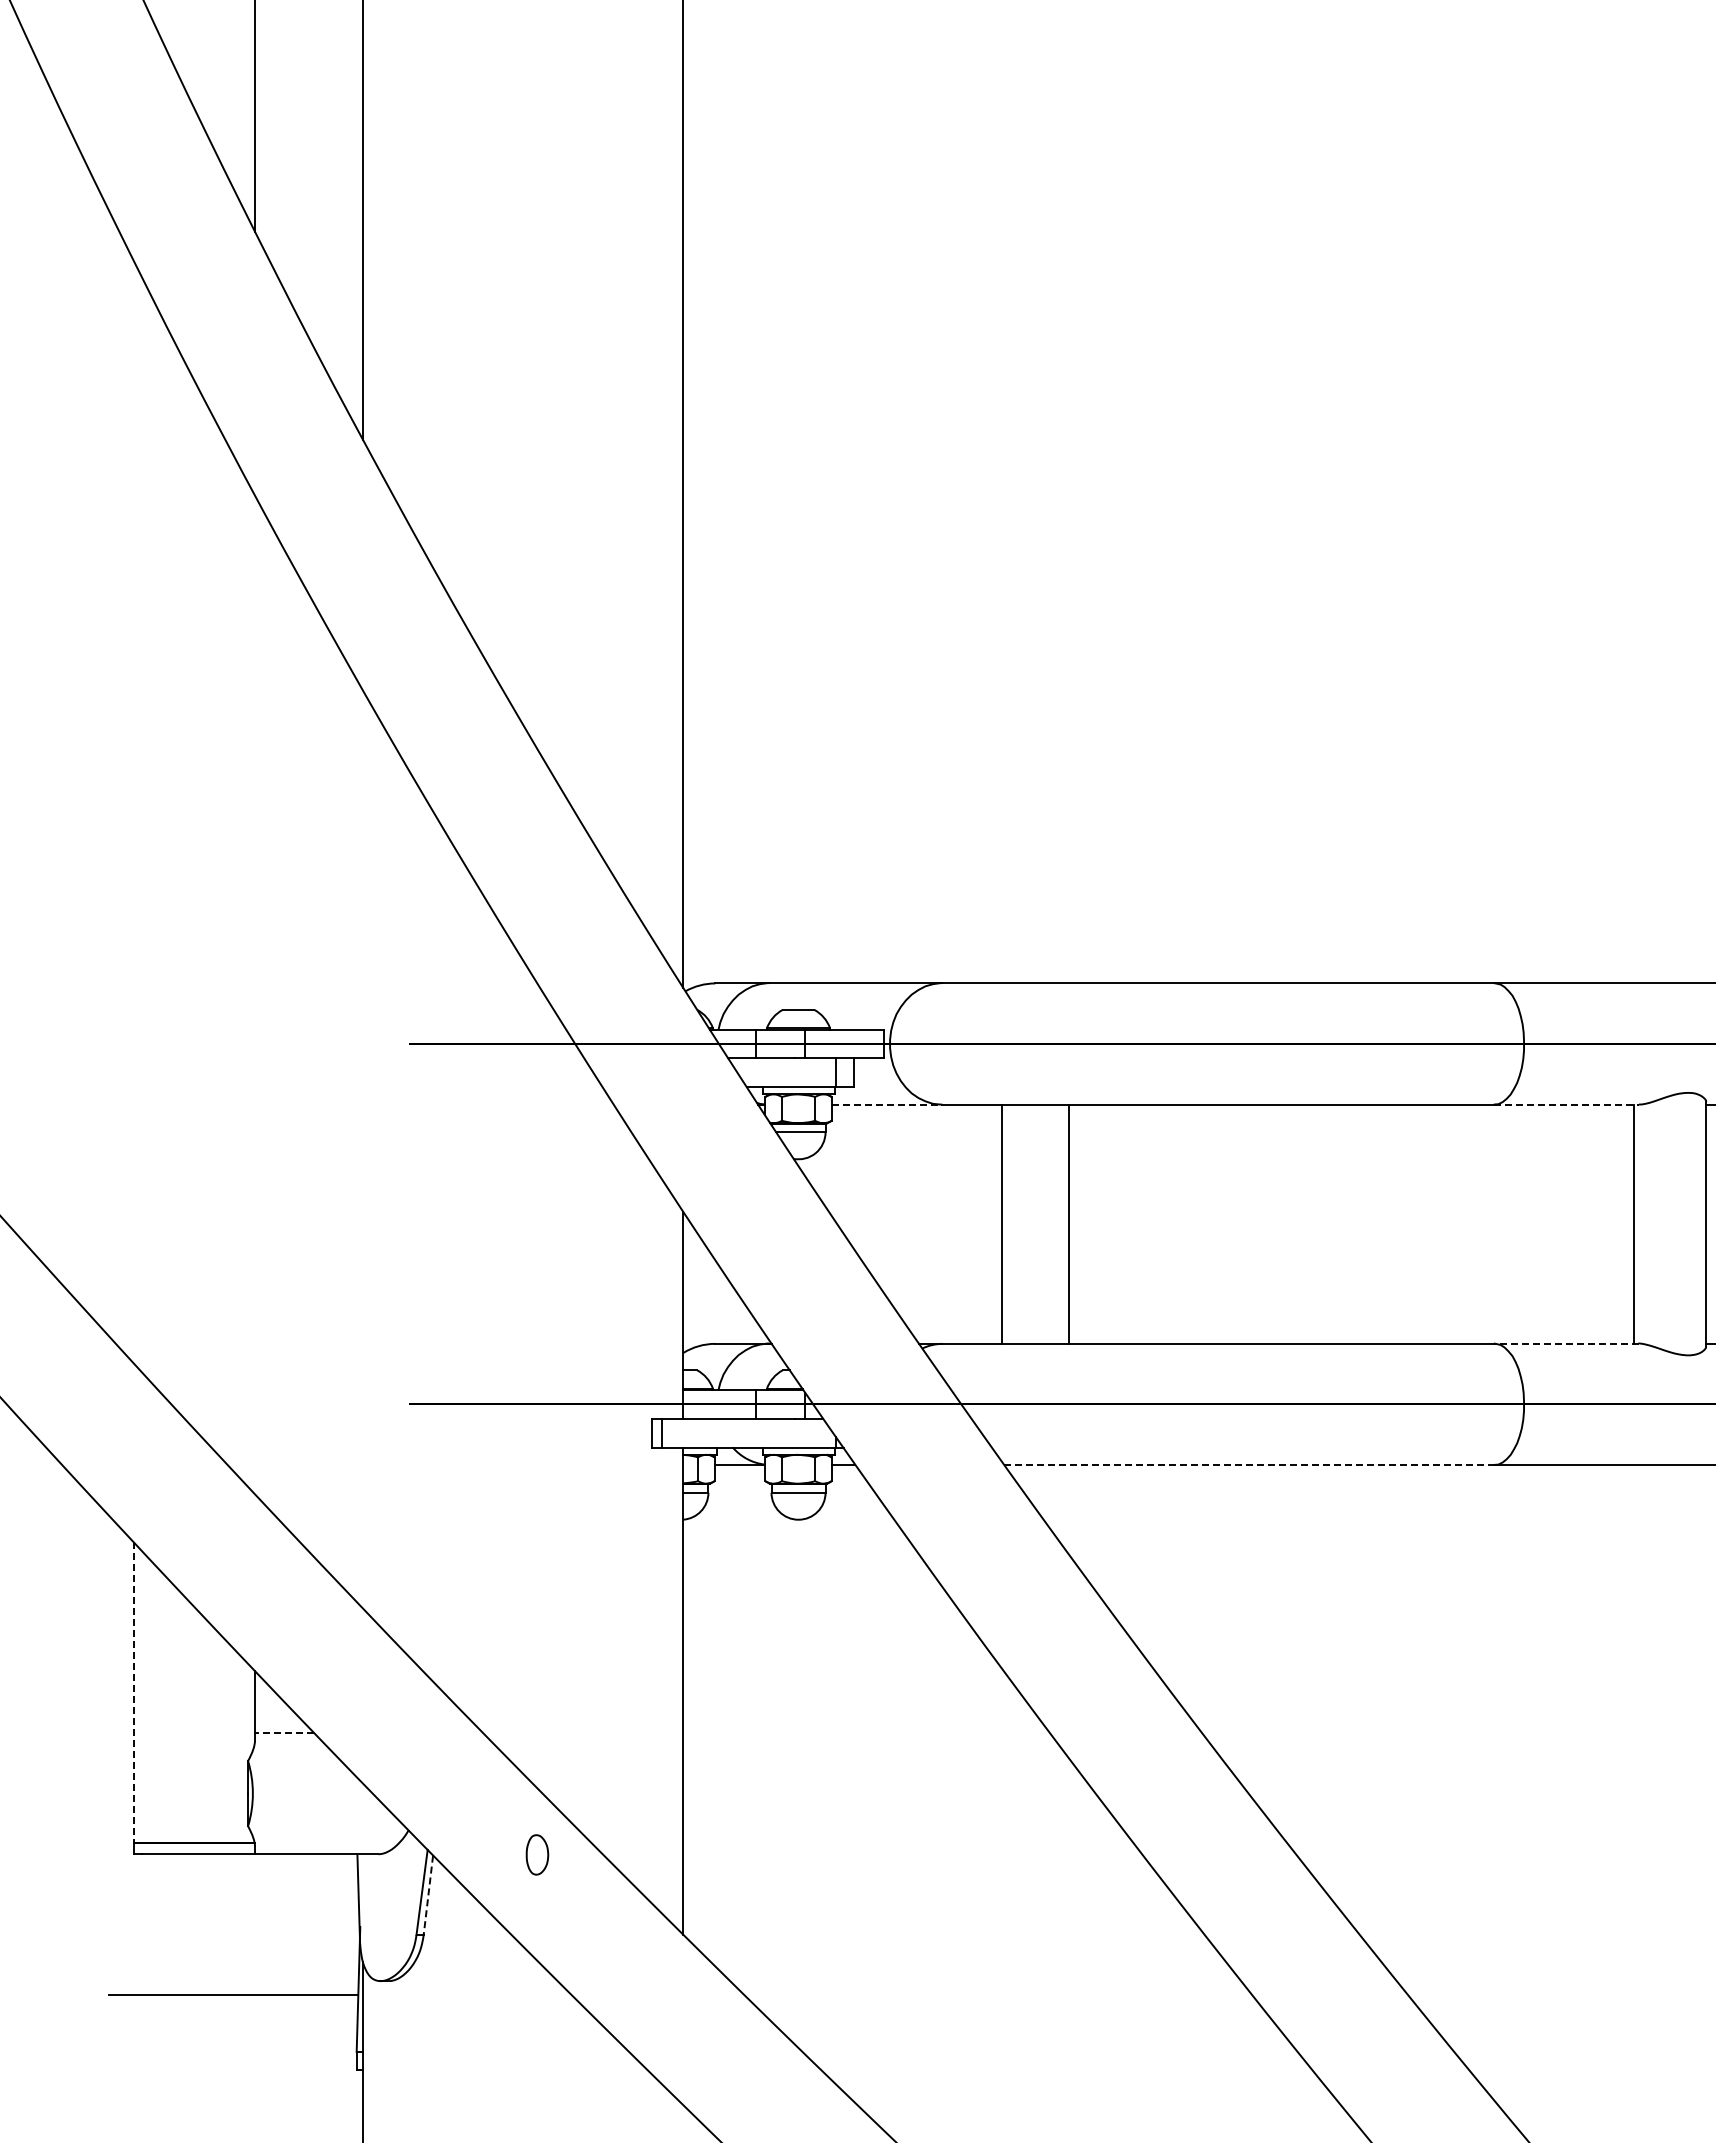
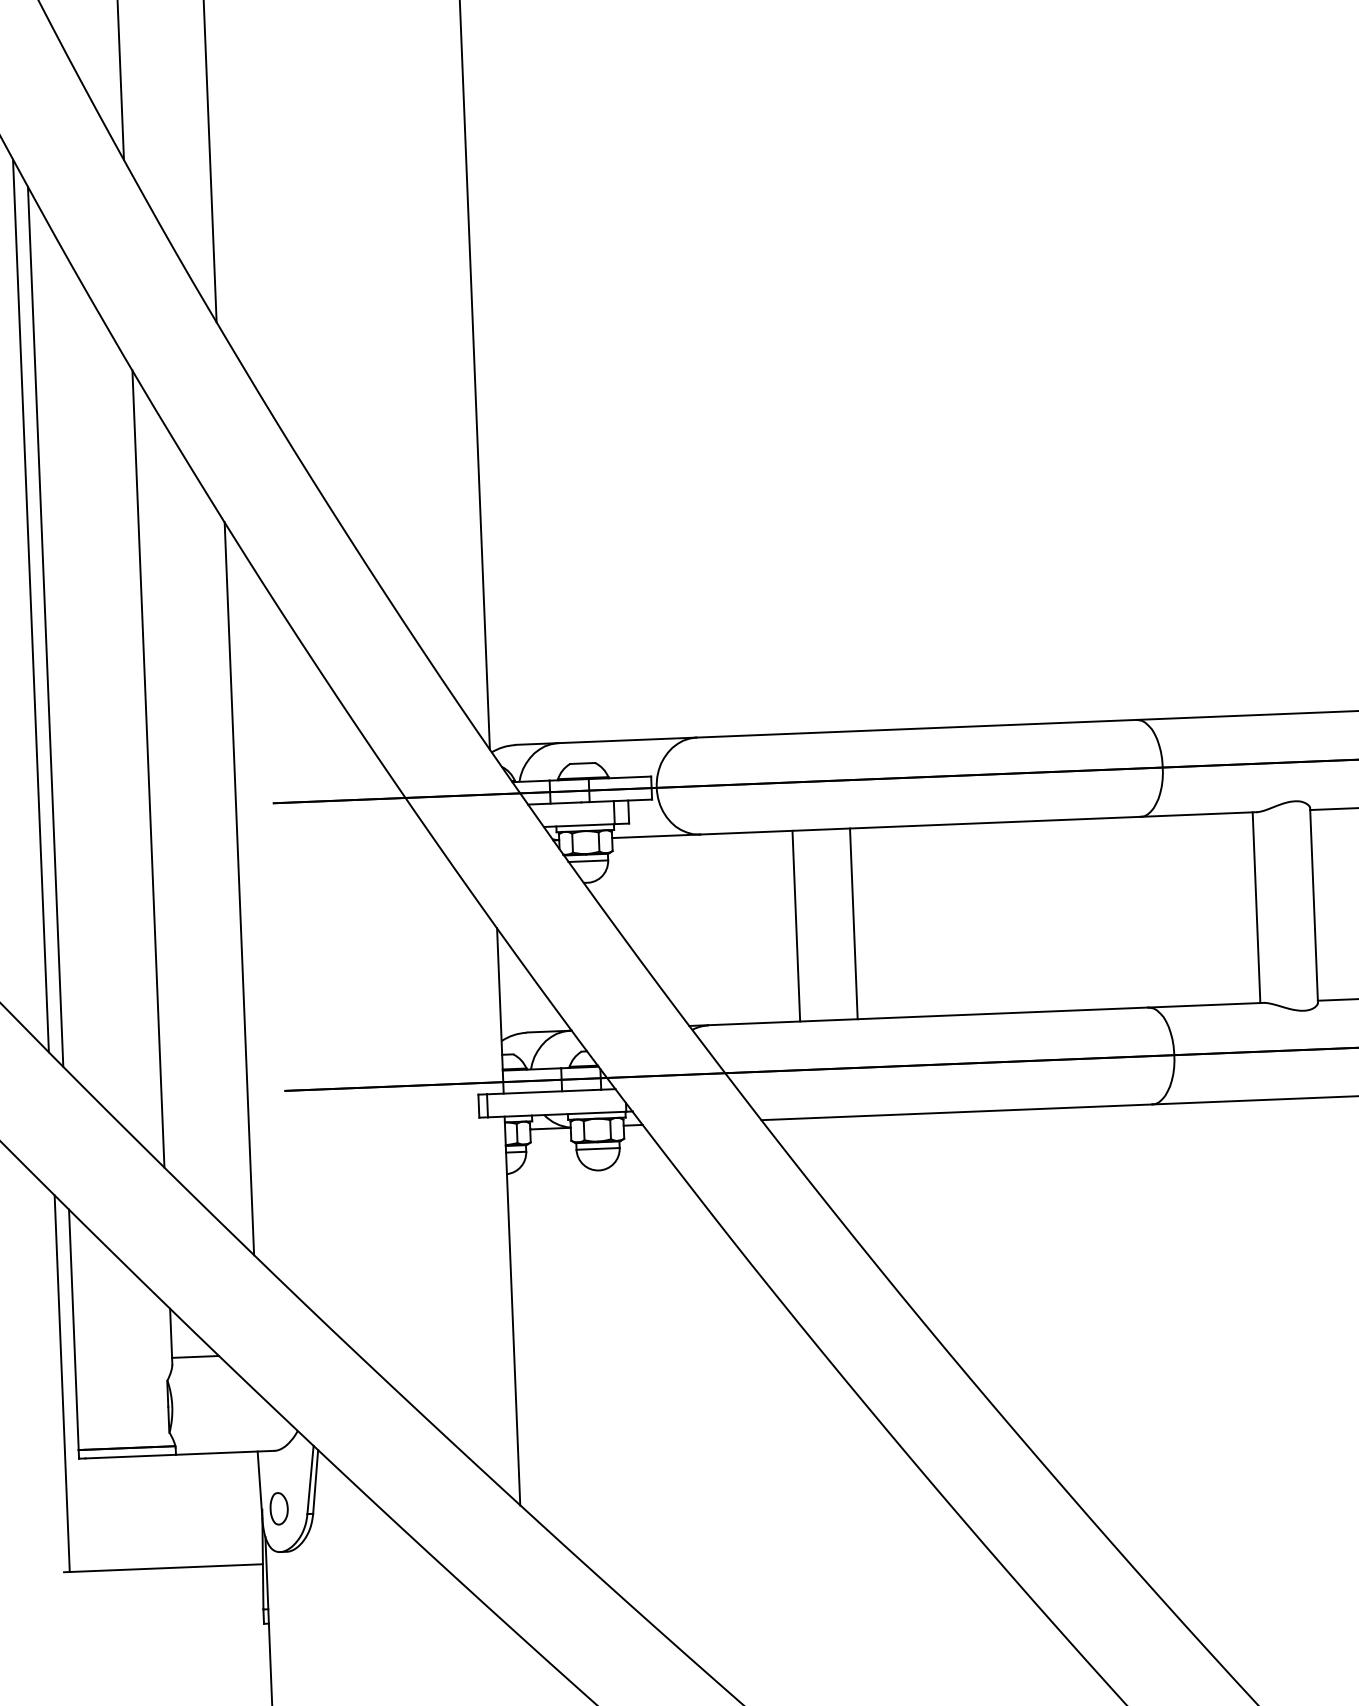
line: (116, 784) -> (31, 605), added
line: (133, 811) -> (45, 626), added
line: (255, 994) -> (148, 768), added
line: (887, 1104) -> (656, 836), dashed -> solid
line: (1566, 1104) -> (1198, 814), dashed -> solid
line: (362, 1149) -> (239, 888), added
line: (1001, 1223) -> (796, 925), moved
line: (1068, 1223) -> (853, 923), moved
line: (1566, 1343) -> (1206, 1005), dashed -> solid
line: (1249, 1464) -> (957, 1111), dashed -> solid
line: (133, 1692) -> (73, 1329), dashed -> solid
line: (283, 1732) -> (194, 1356), dashed -> solid
line: (116, 1759) -> (62, 1383), added
part: (537, 1854) -> (279, 1508), moved
line: (428, 1895) -> (315, 1482), dashed -> solid

